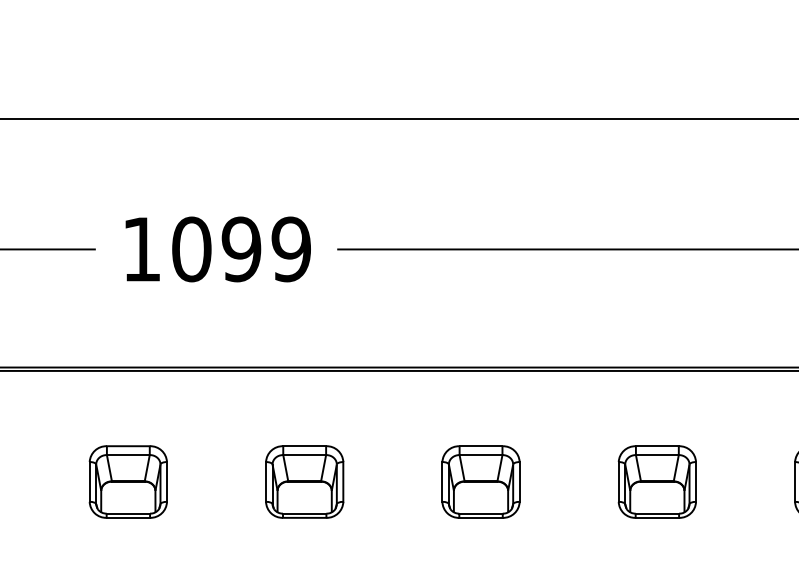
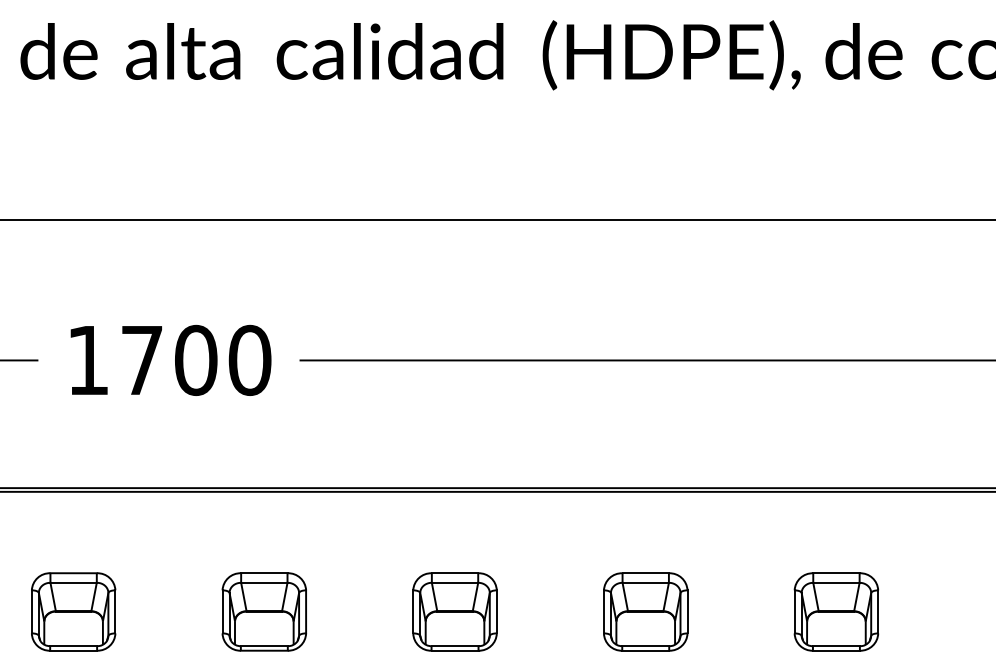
text: (241, 249) -> (196, 360), 1099 -> 1700

